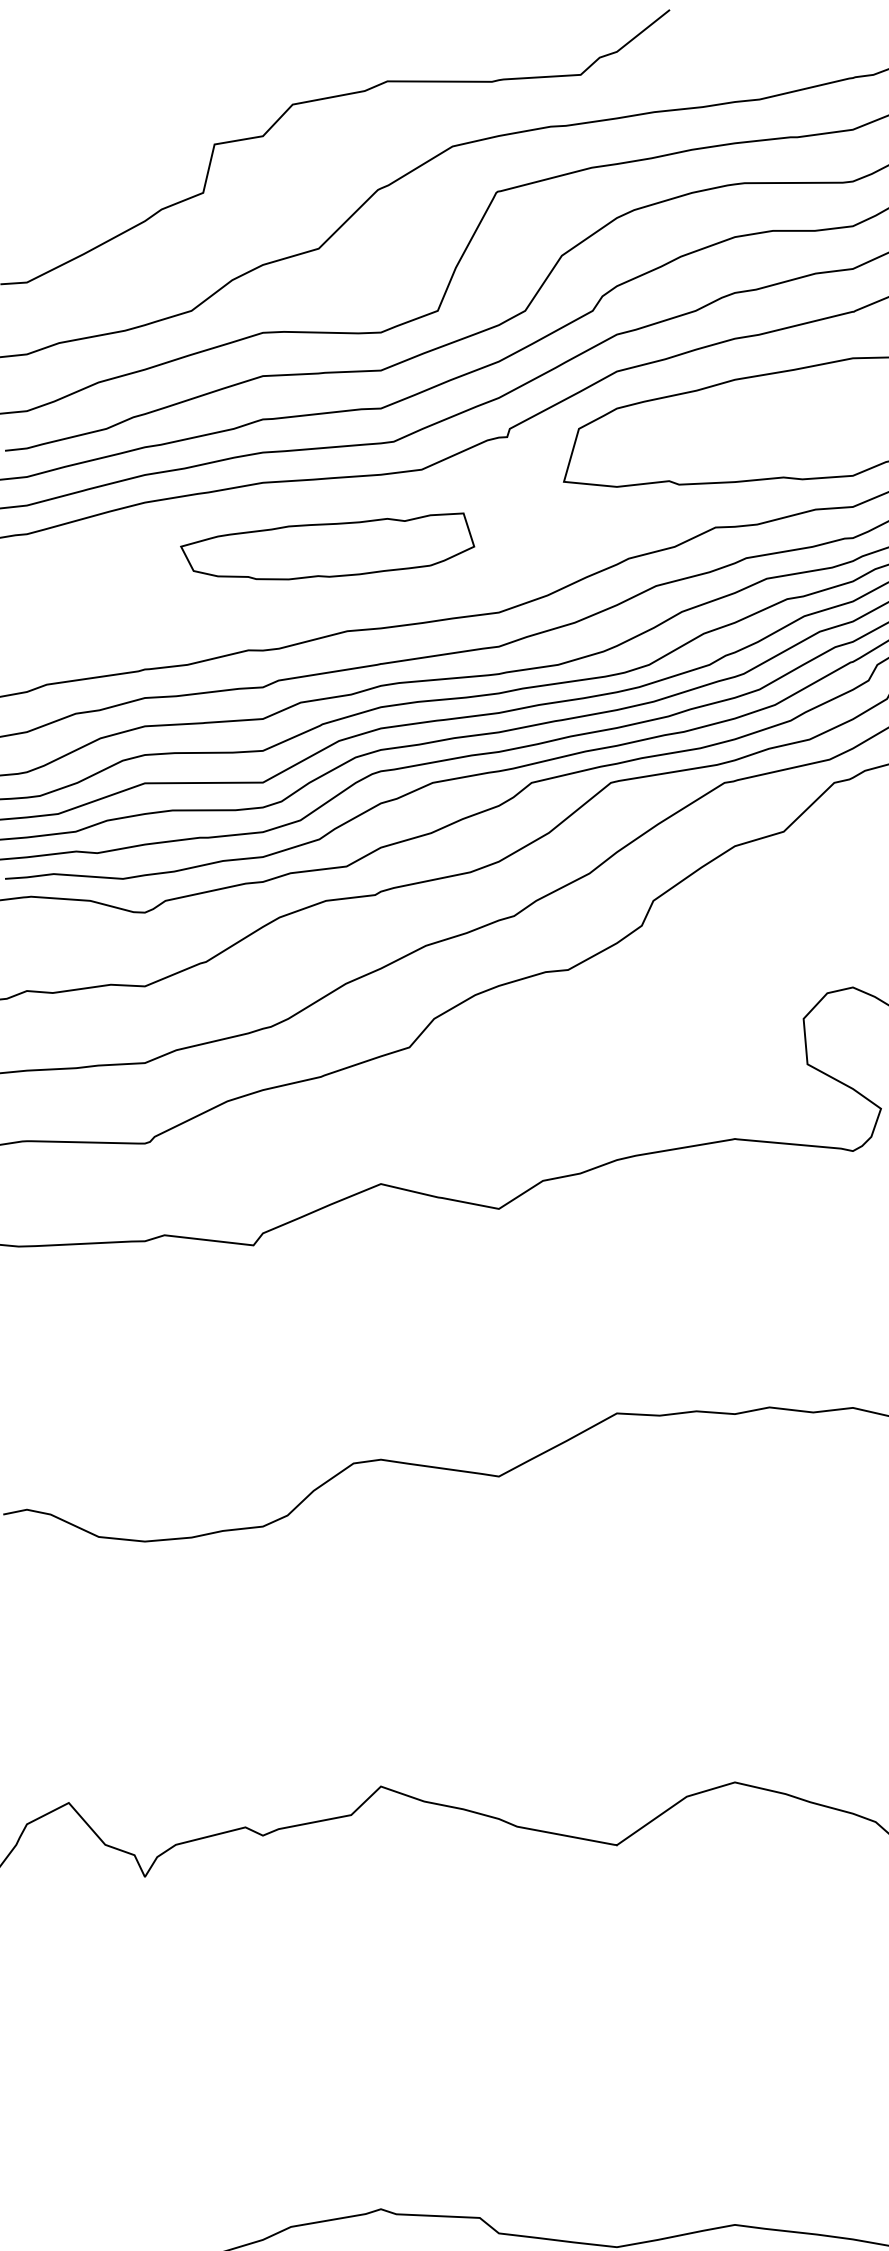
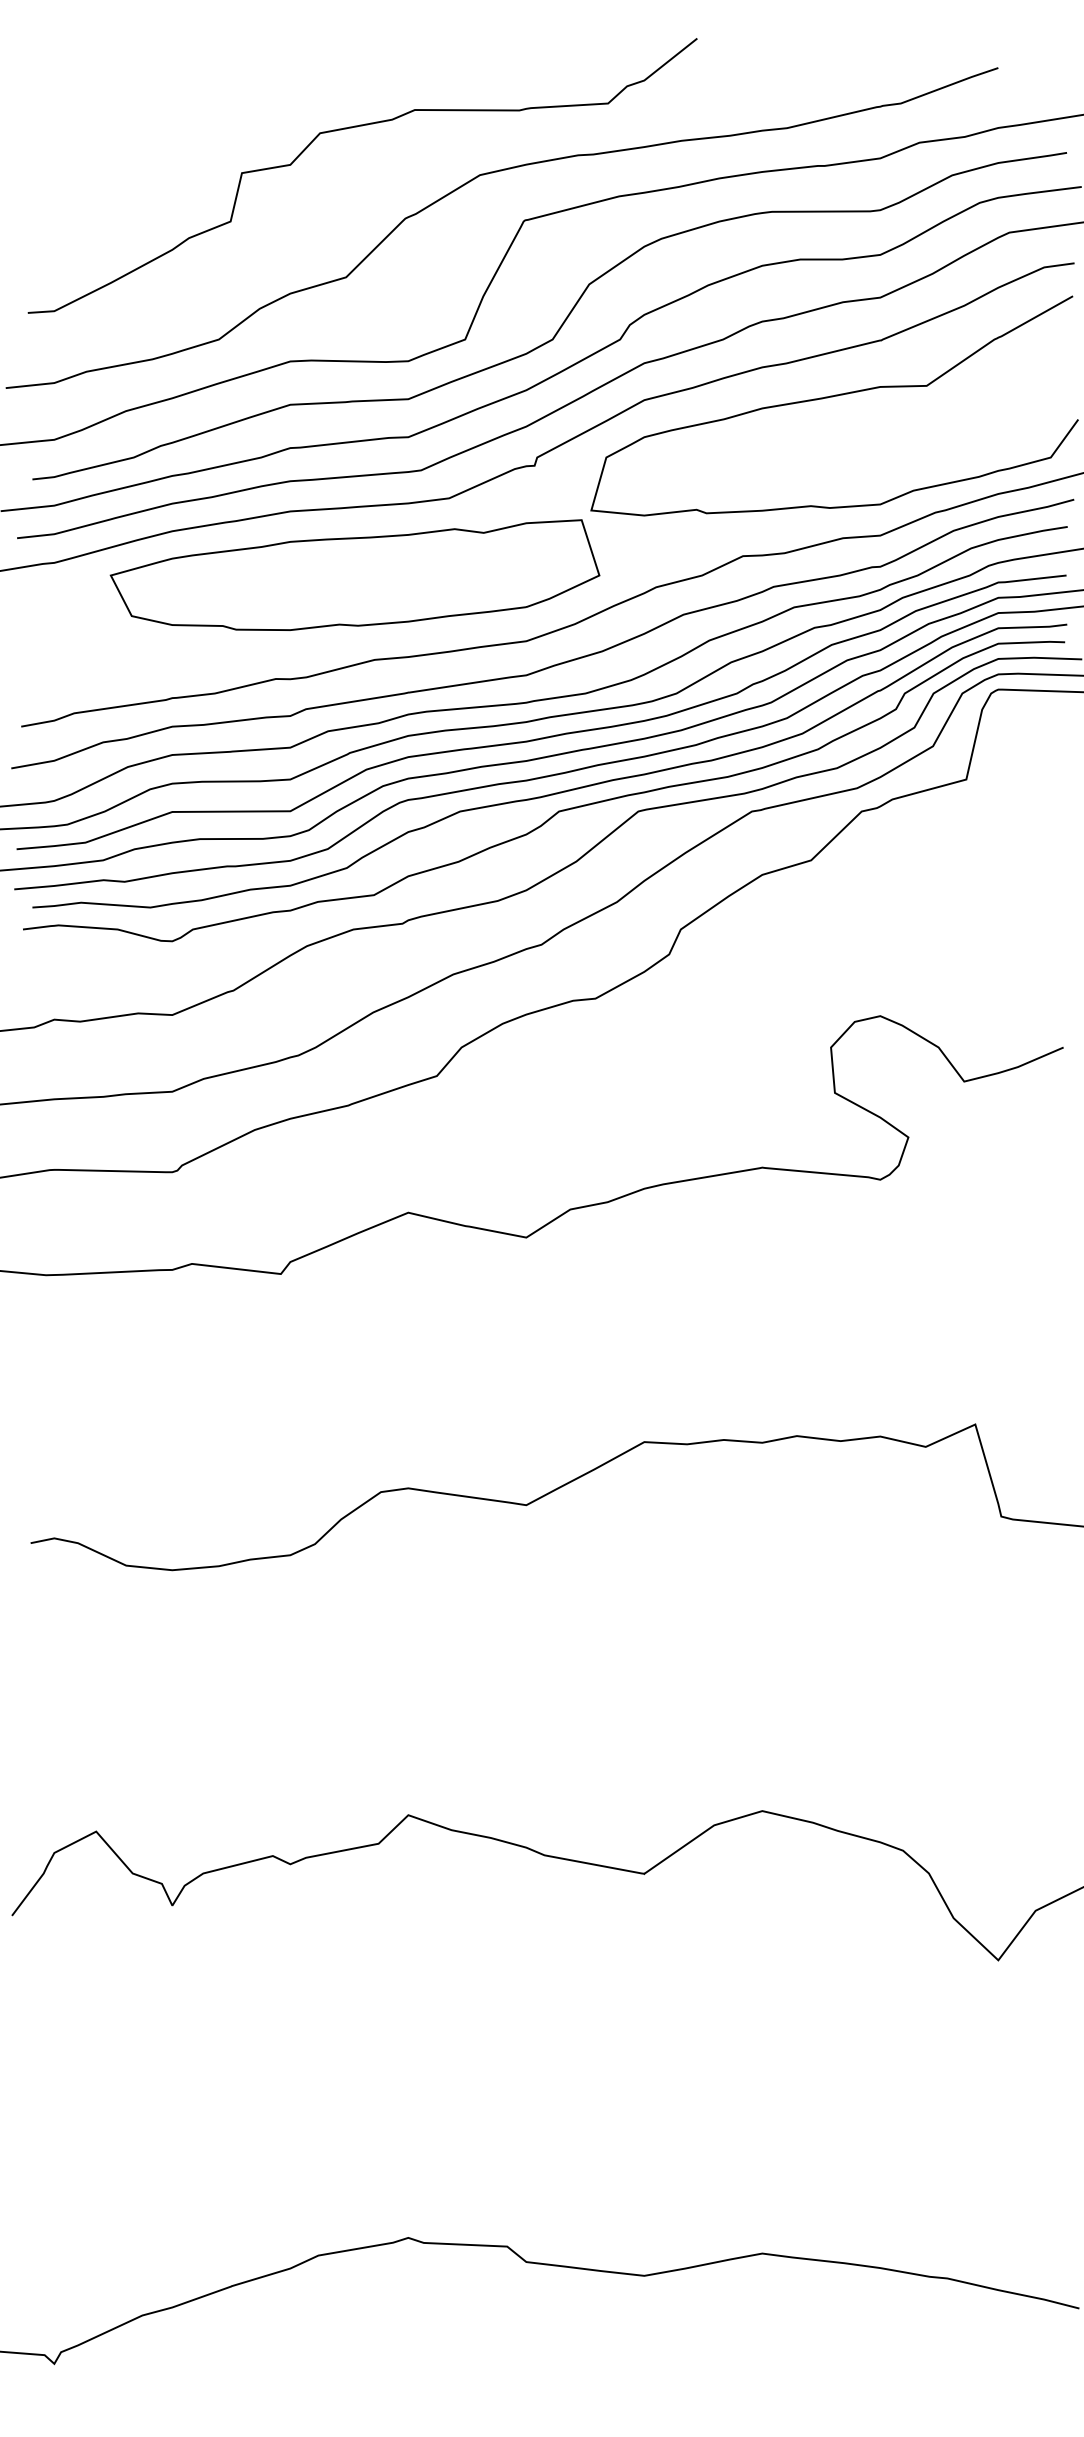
part: (327, 545) -> (354, 574), size x1.67

